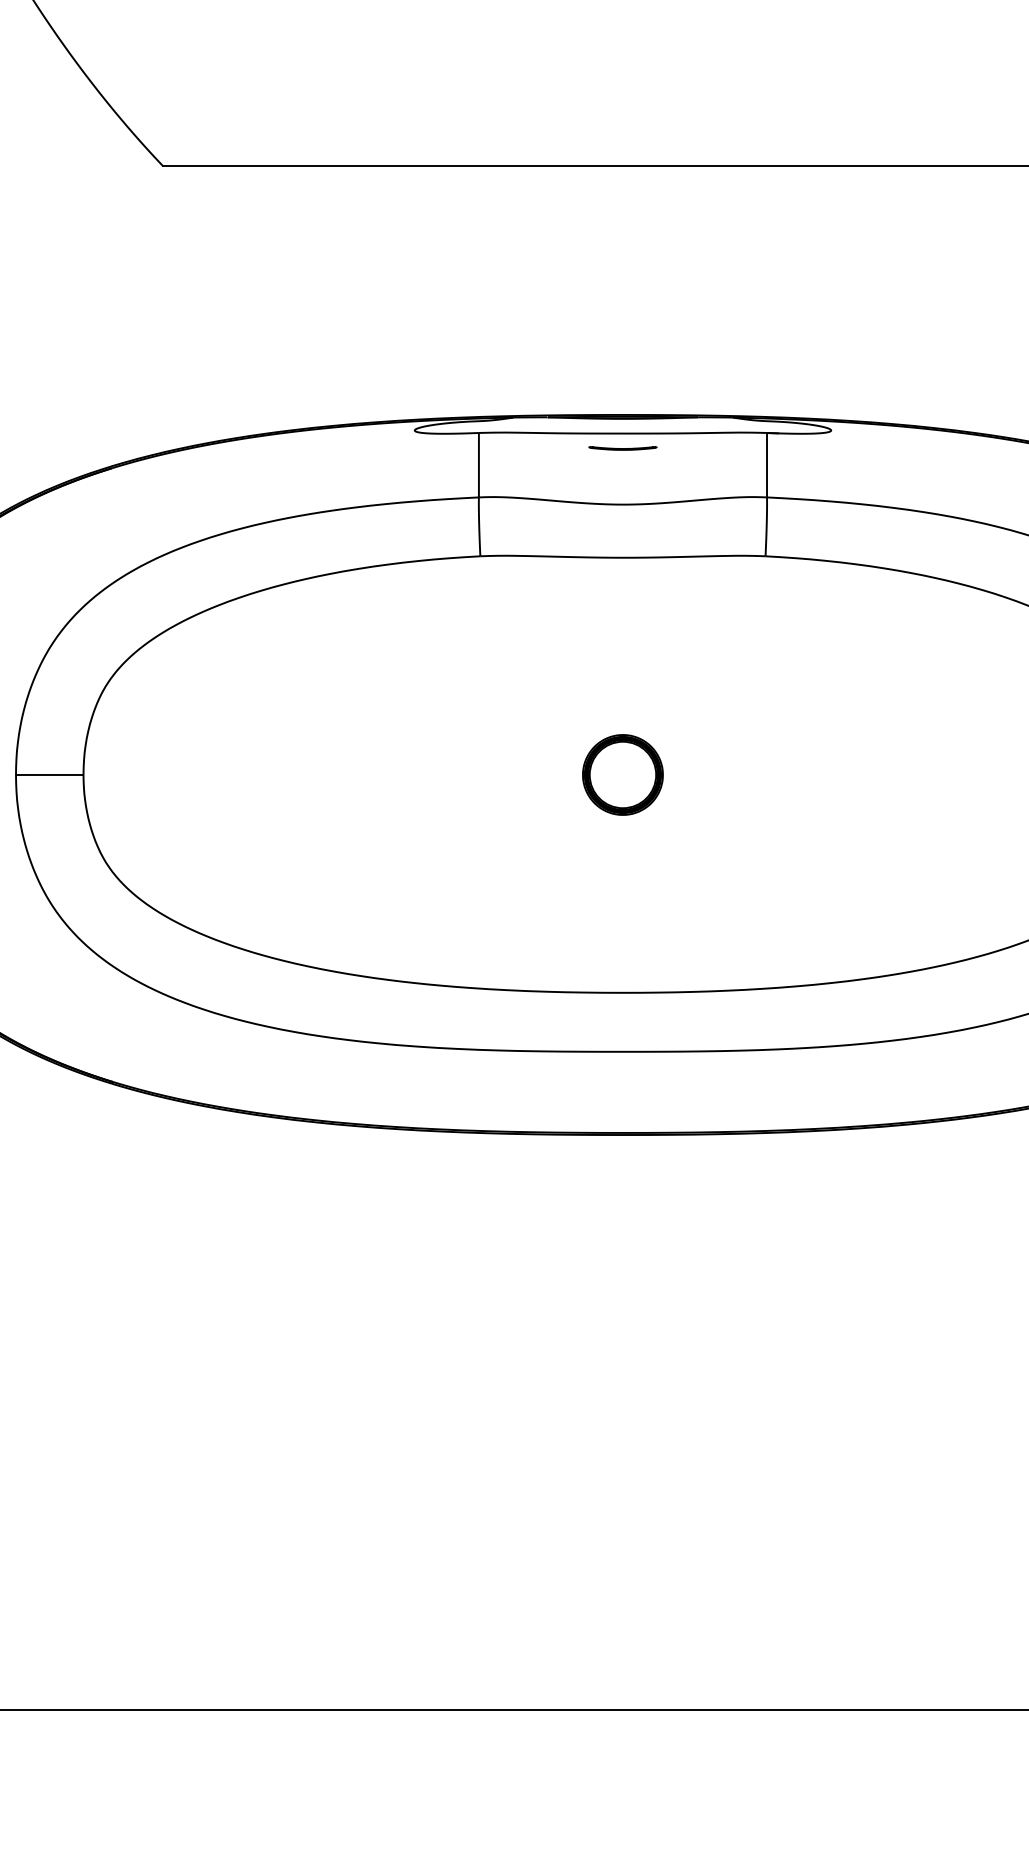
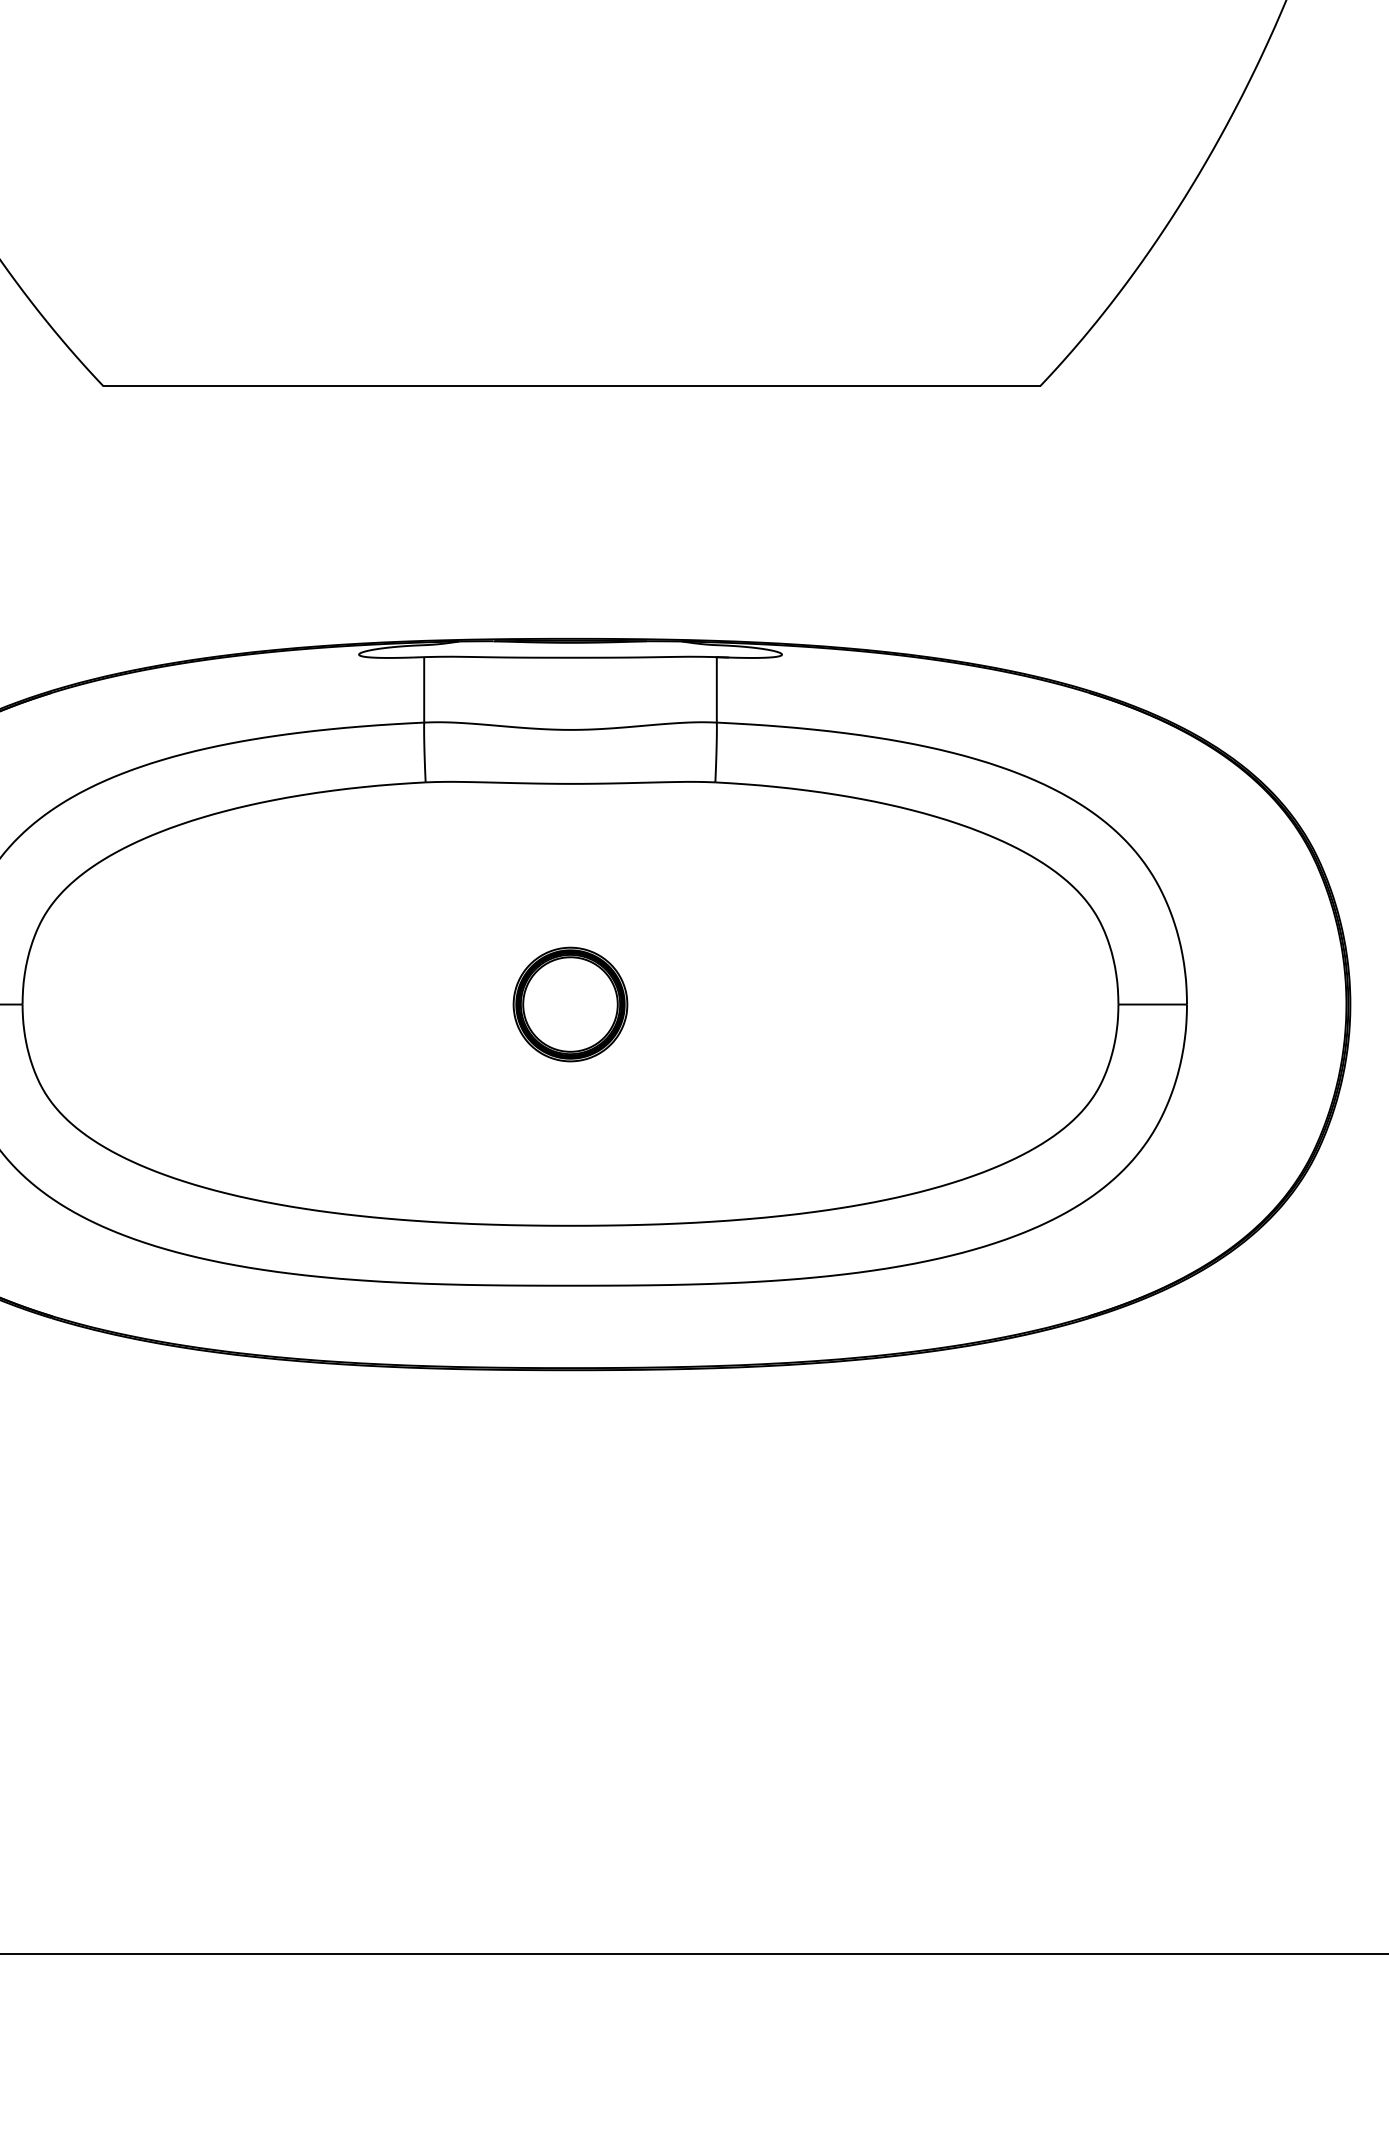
part: (622, 448) -> (570, 672), removed
part: (622, 774) -> (570, 1004), size x1.4

